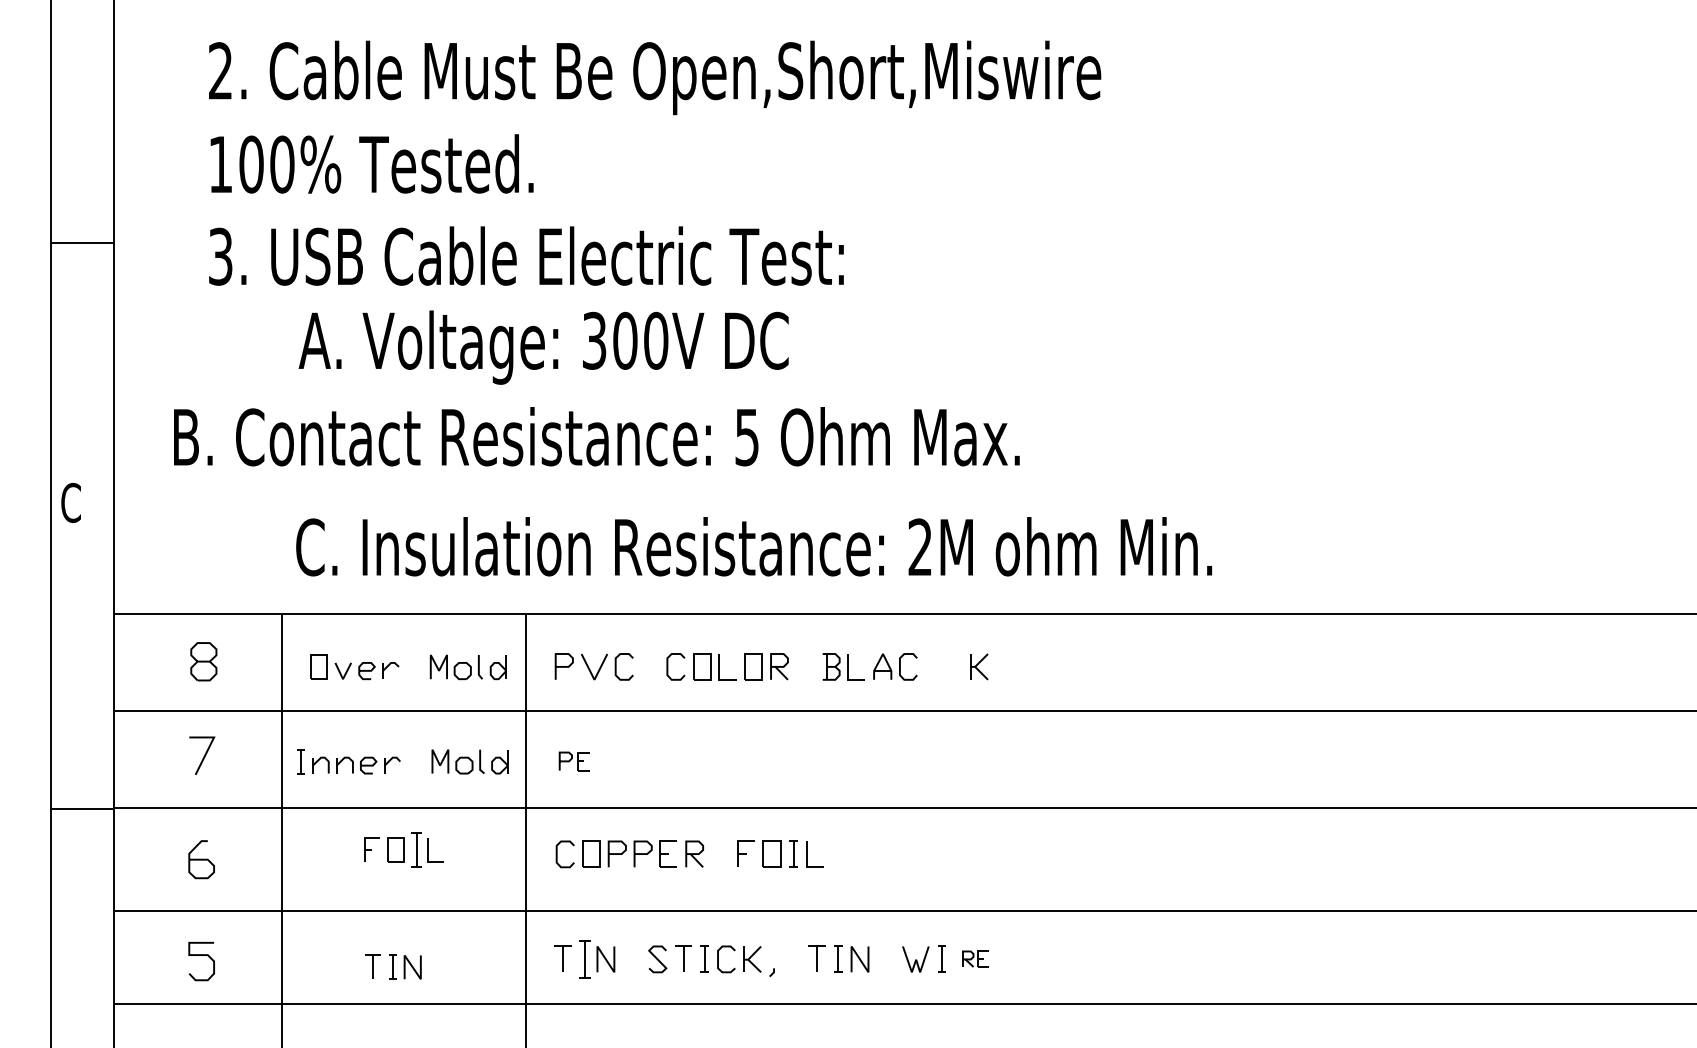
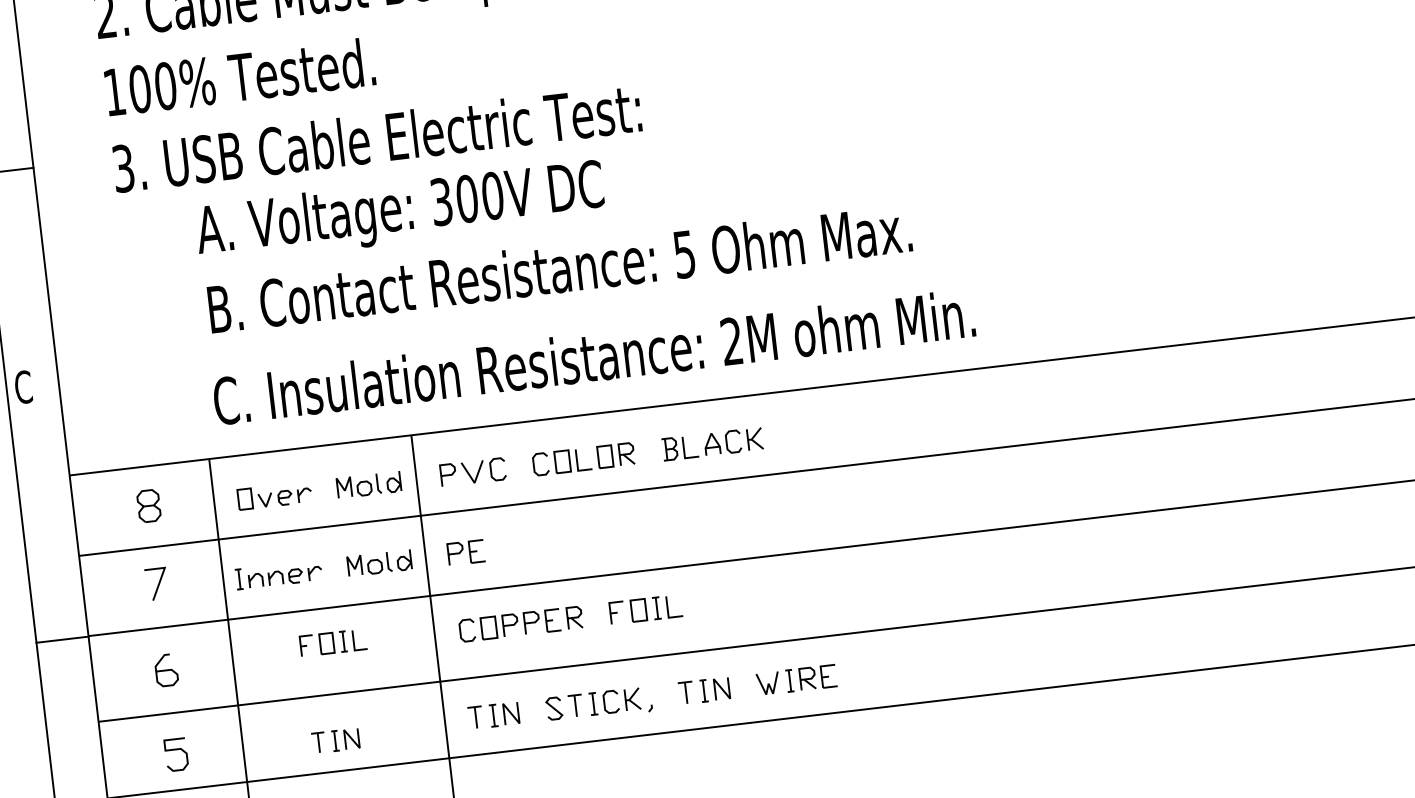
text: (596, 436) -> (559, 268), moved
part: (979, 666) -> (755, 438), moved
part: (574, 761) -> (466, 552), size x1.43
part: (415, 849) -> (342, 641), size x0.71
part: (584, 958) -> (493, 715), size x0.71
part: (975, 958) -> (817, 676), size x1.67

